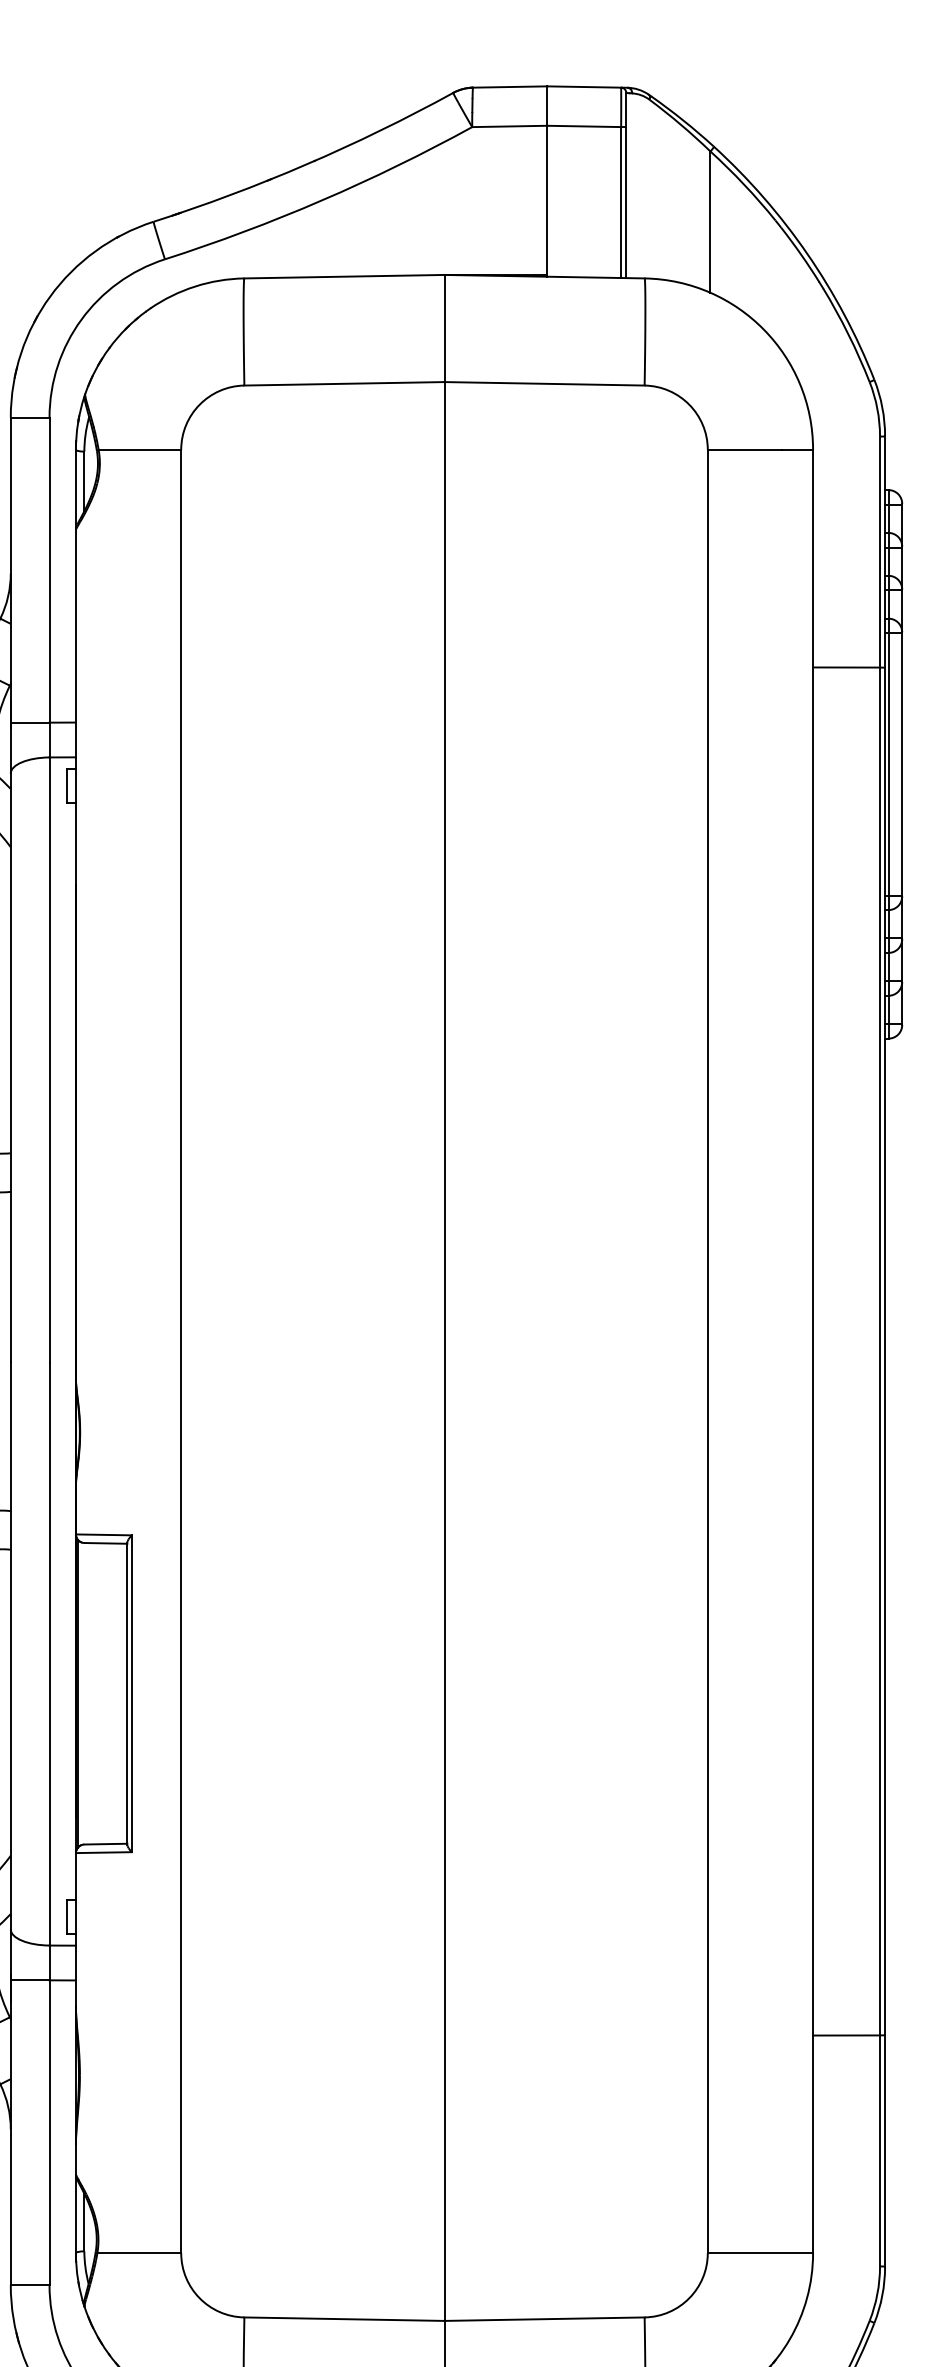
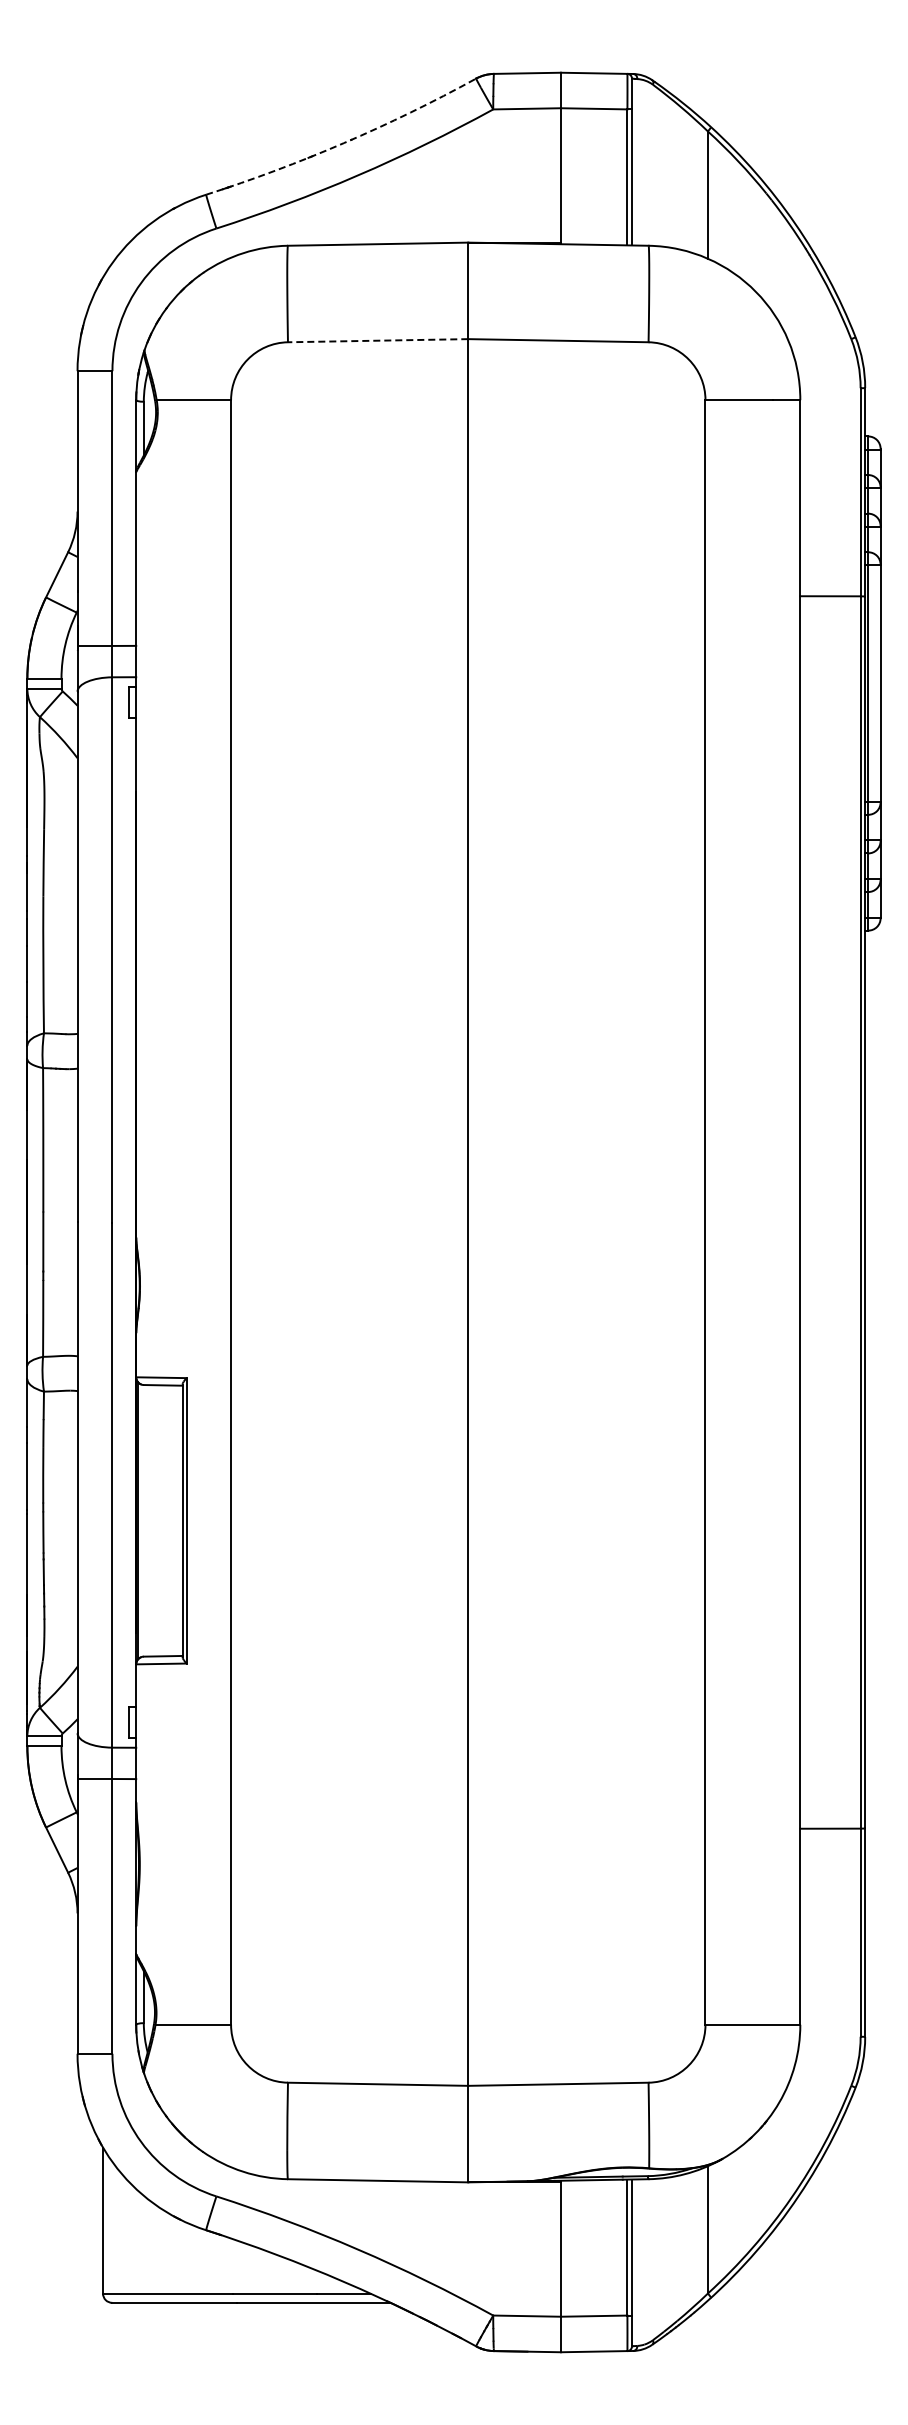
arc: (306, 164) -> (343, 143), solid -> dashed
line: (343, 383) -> (377, 340), solid -> dashed

